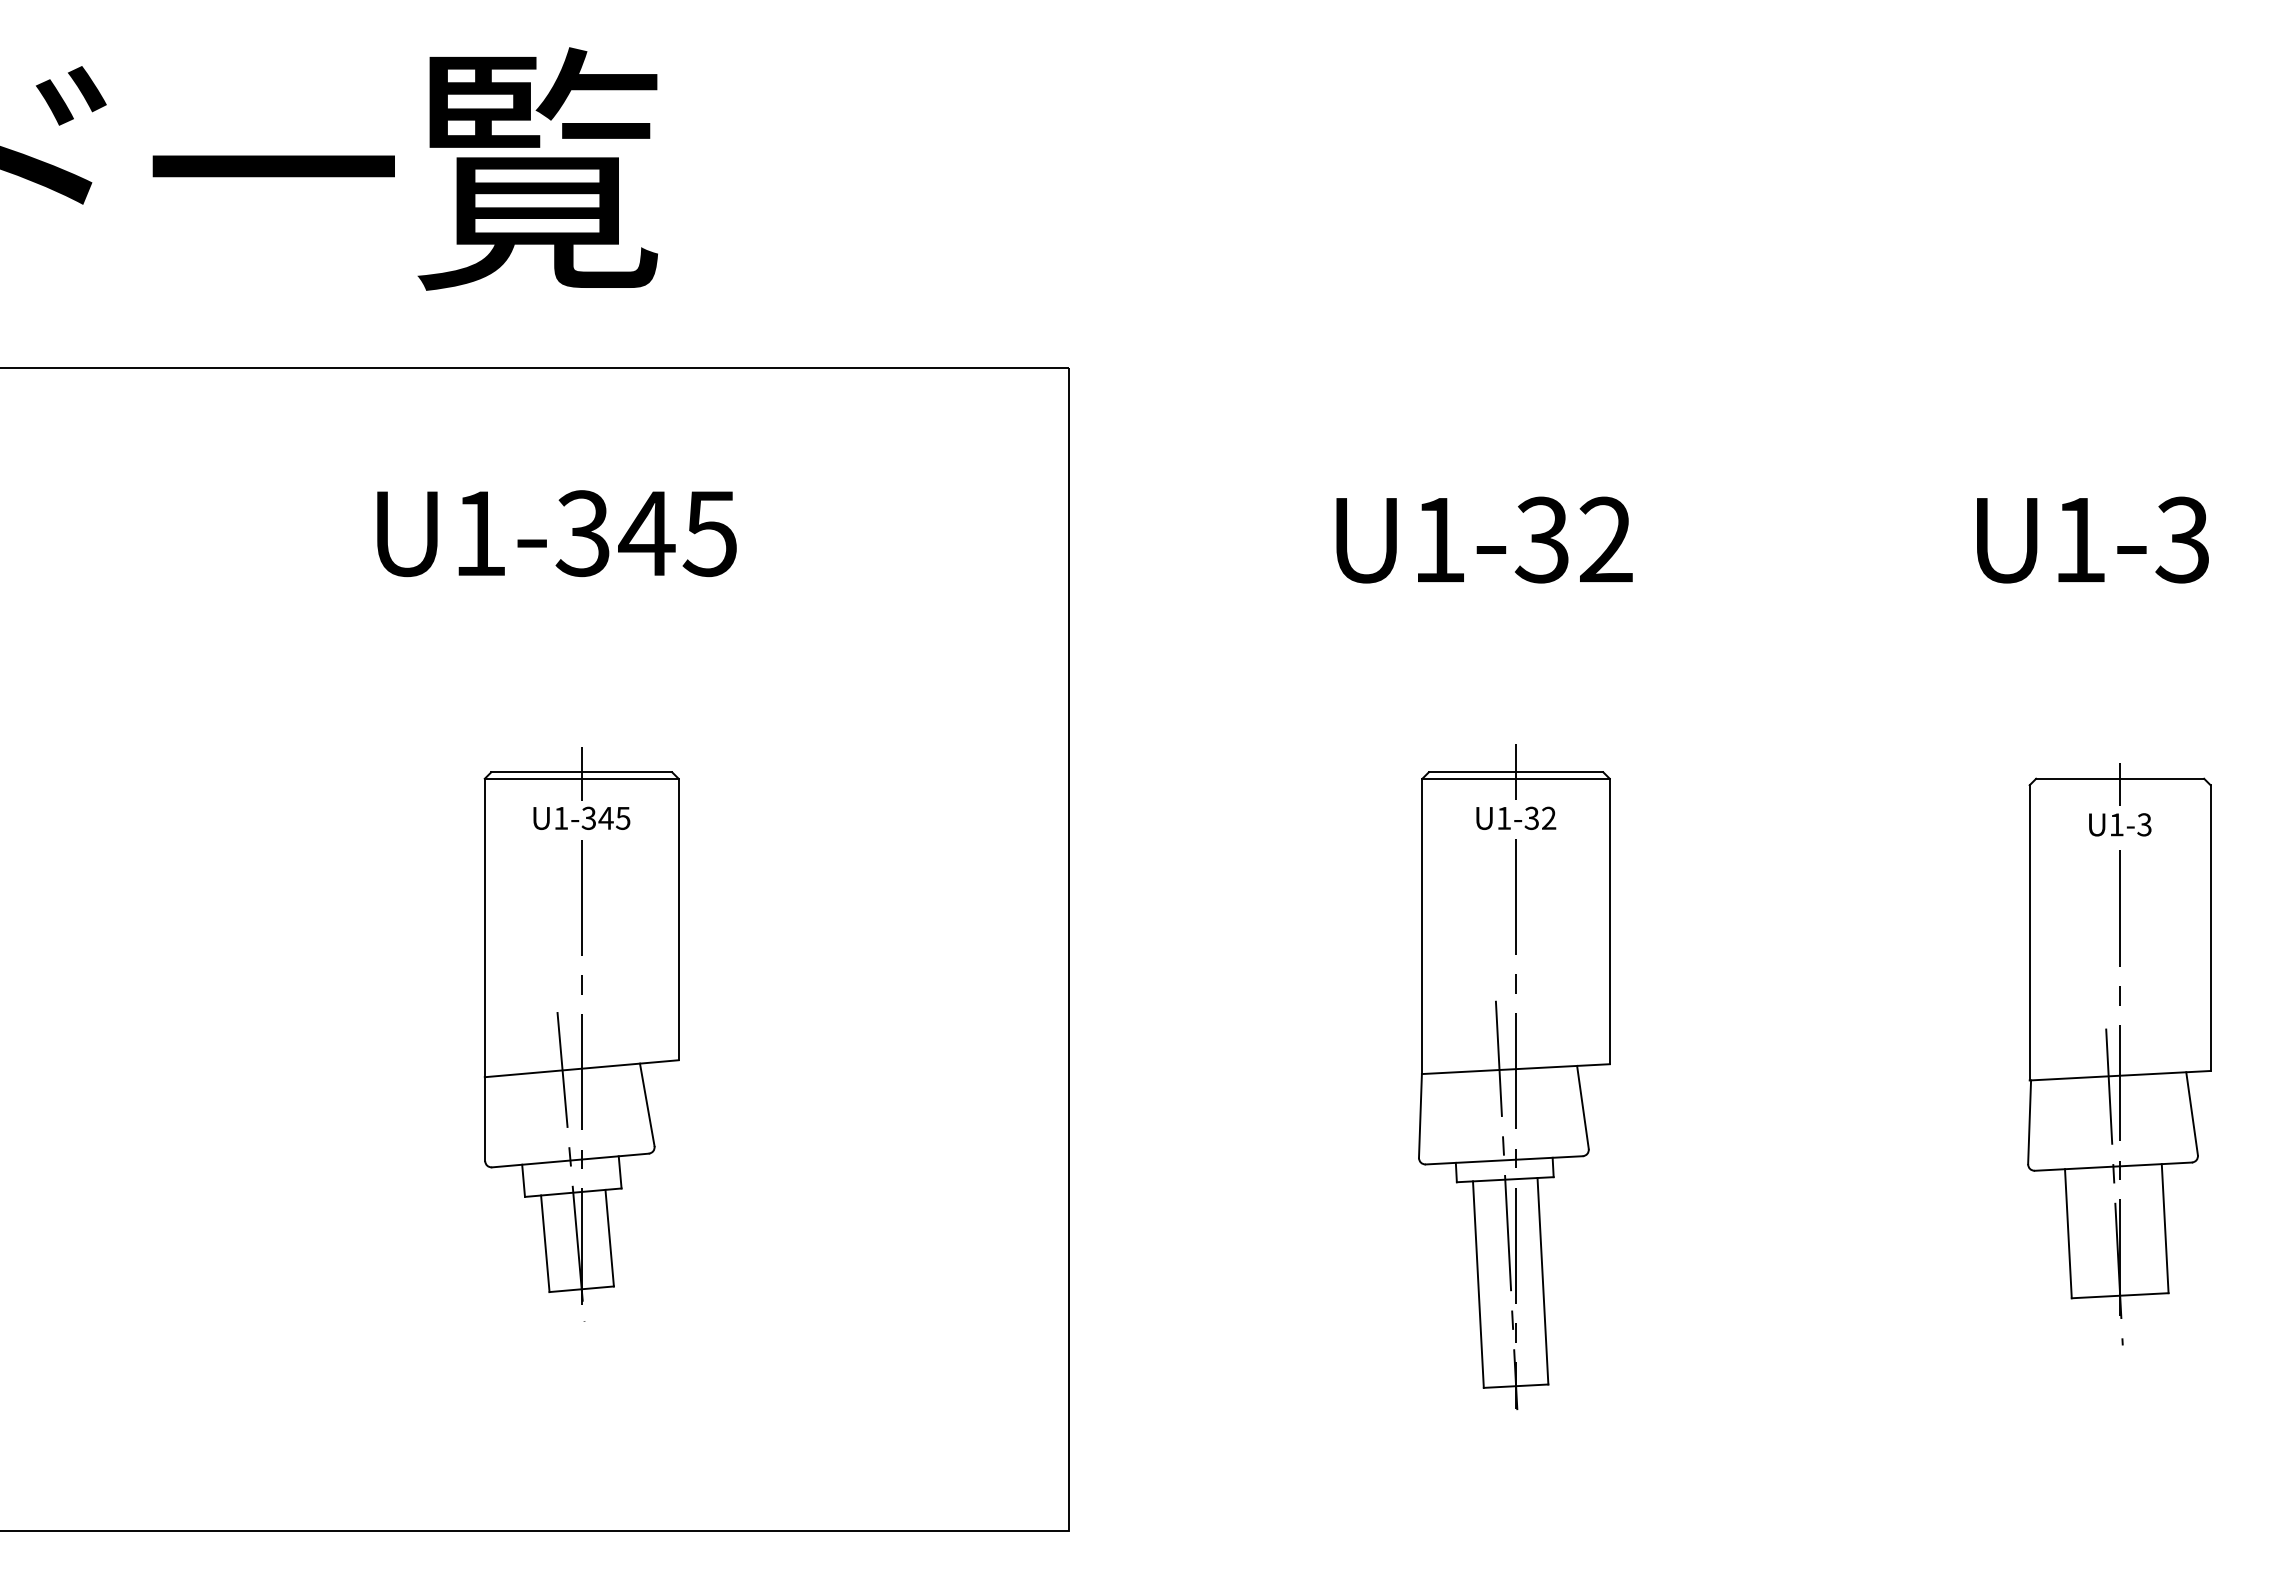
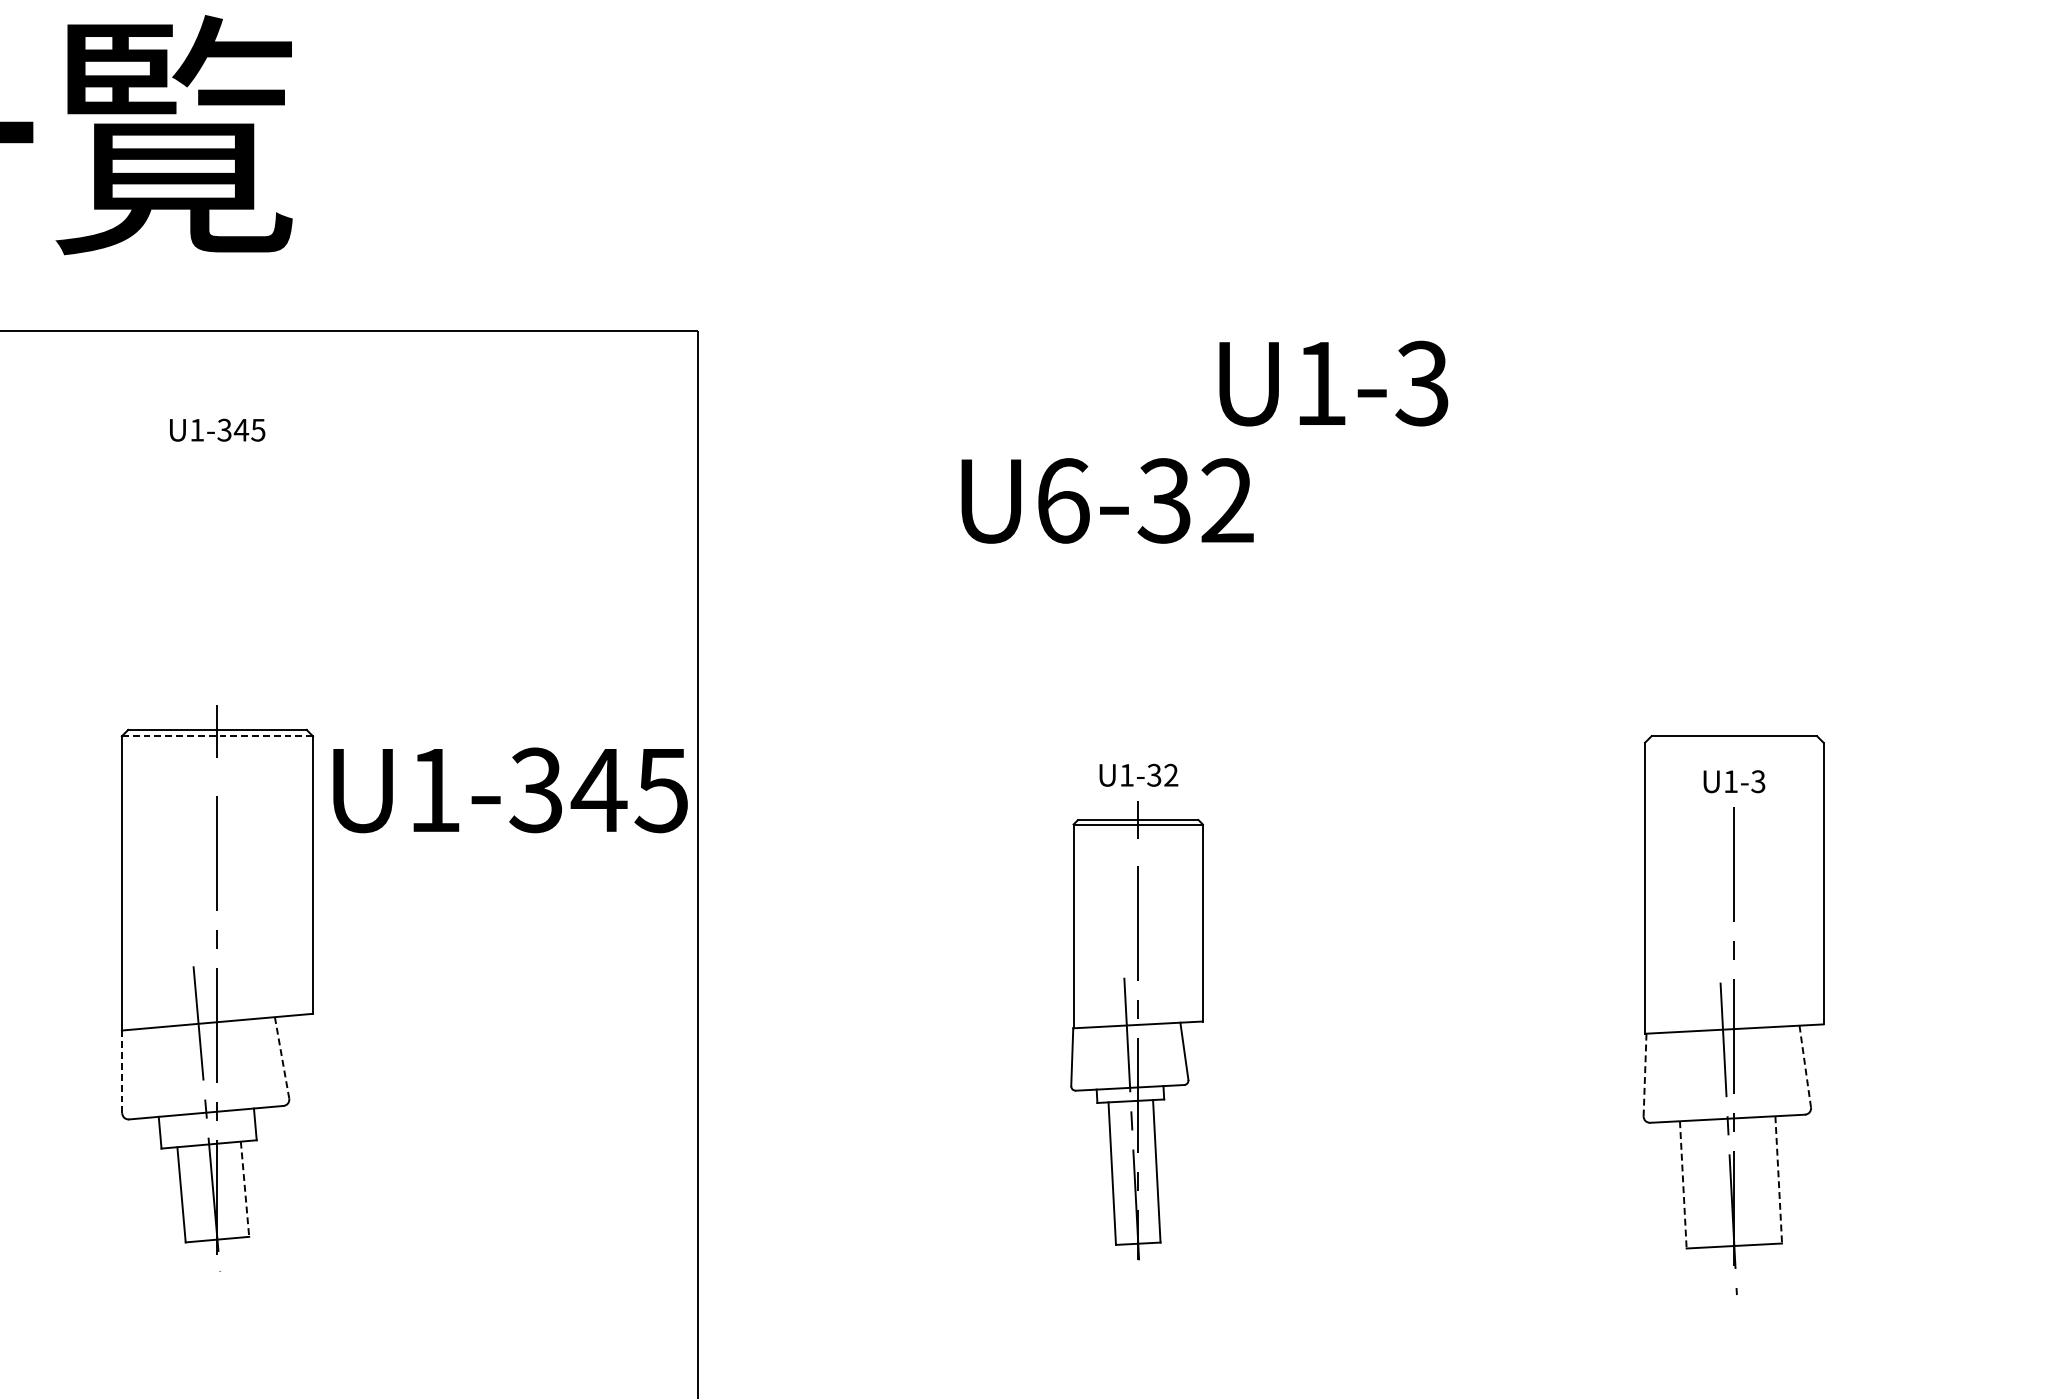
text: (556, 533) -> (510, 790), moved
text: (1440, 539) -> (1064, 500), U1-32 -> U6-32
text: (2092, 539) -> (1333, 383), moved
line: (581, 778) -> (217, 736), solid -> dashed
line: (2120, 784) -> (1734, 741), removed
text: (581, 817) -> (217, 429), moved
part: (1514, 1076) -> (1137, 1029), size x0.7
line: (647, 1104) -> (282, 1057), solid -> dashed
line: (2192, 1113) -> (1805, 1066), solid -> dashed
line: (485, 1119) -> (122, 1072), solid -> dashed
line: (2029, 1122) -> (1644, 1075), solid -> dashed
line: (2165, 1228) -> (1779, 1179), solid -> dashed
line: (2068, 1233) -> (1683, 1184), solid -> dashed
line: (609, 1238) -> (244, 1189), solid -> dashed

